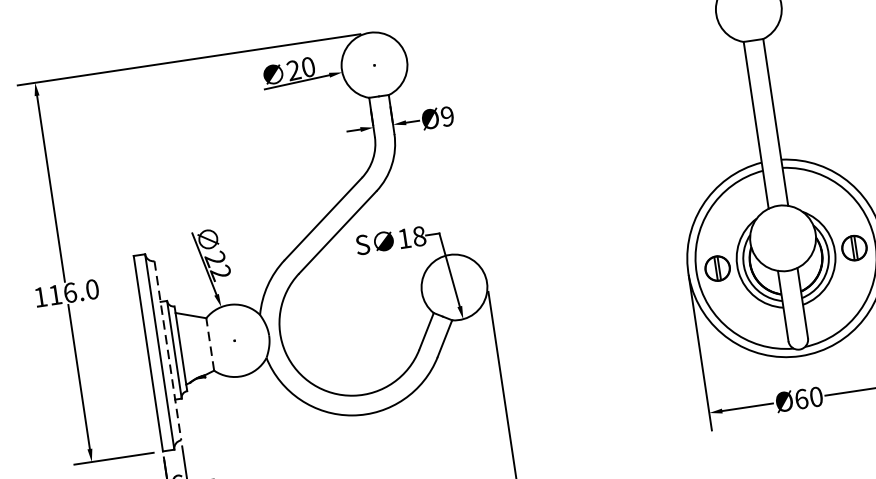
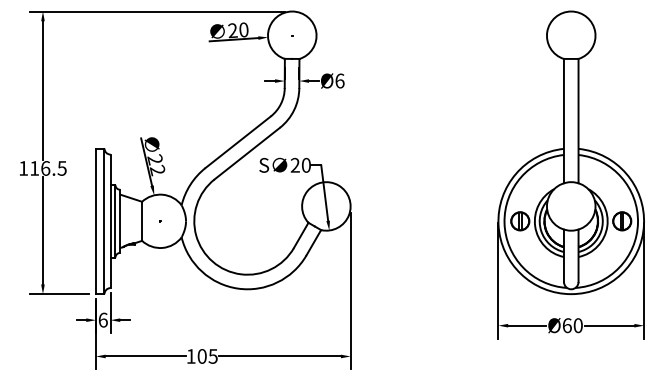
text: (446, 115) -> (339, 80), Ø9 -> Ø6
text: (411, 237) -> (300, 165), 18 -> 20
text: (91, 289) -> (61, 168), 116.0 -> 116.5
line: (210, 344) -> (142, 221), dashed -> solid
line: (167, 350) -> (110, 221), dashed -> solid

